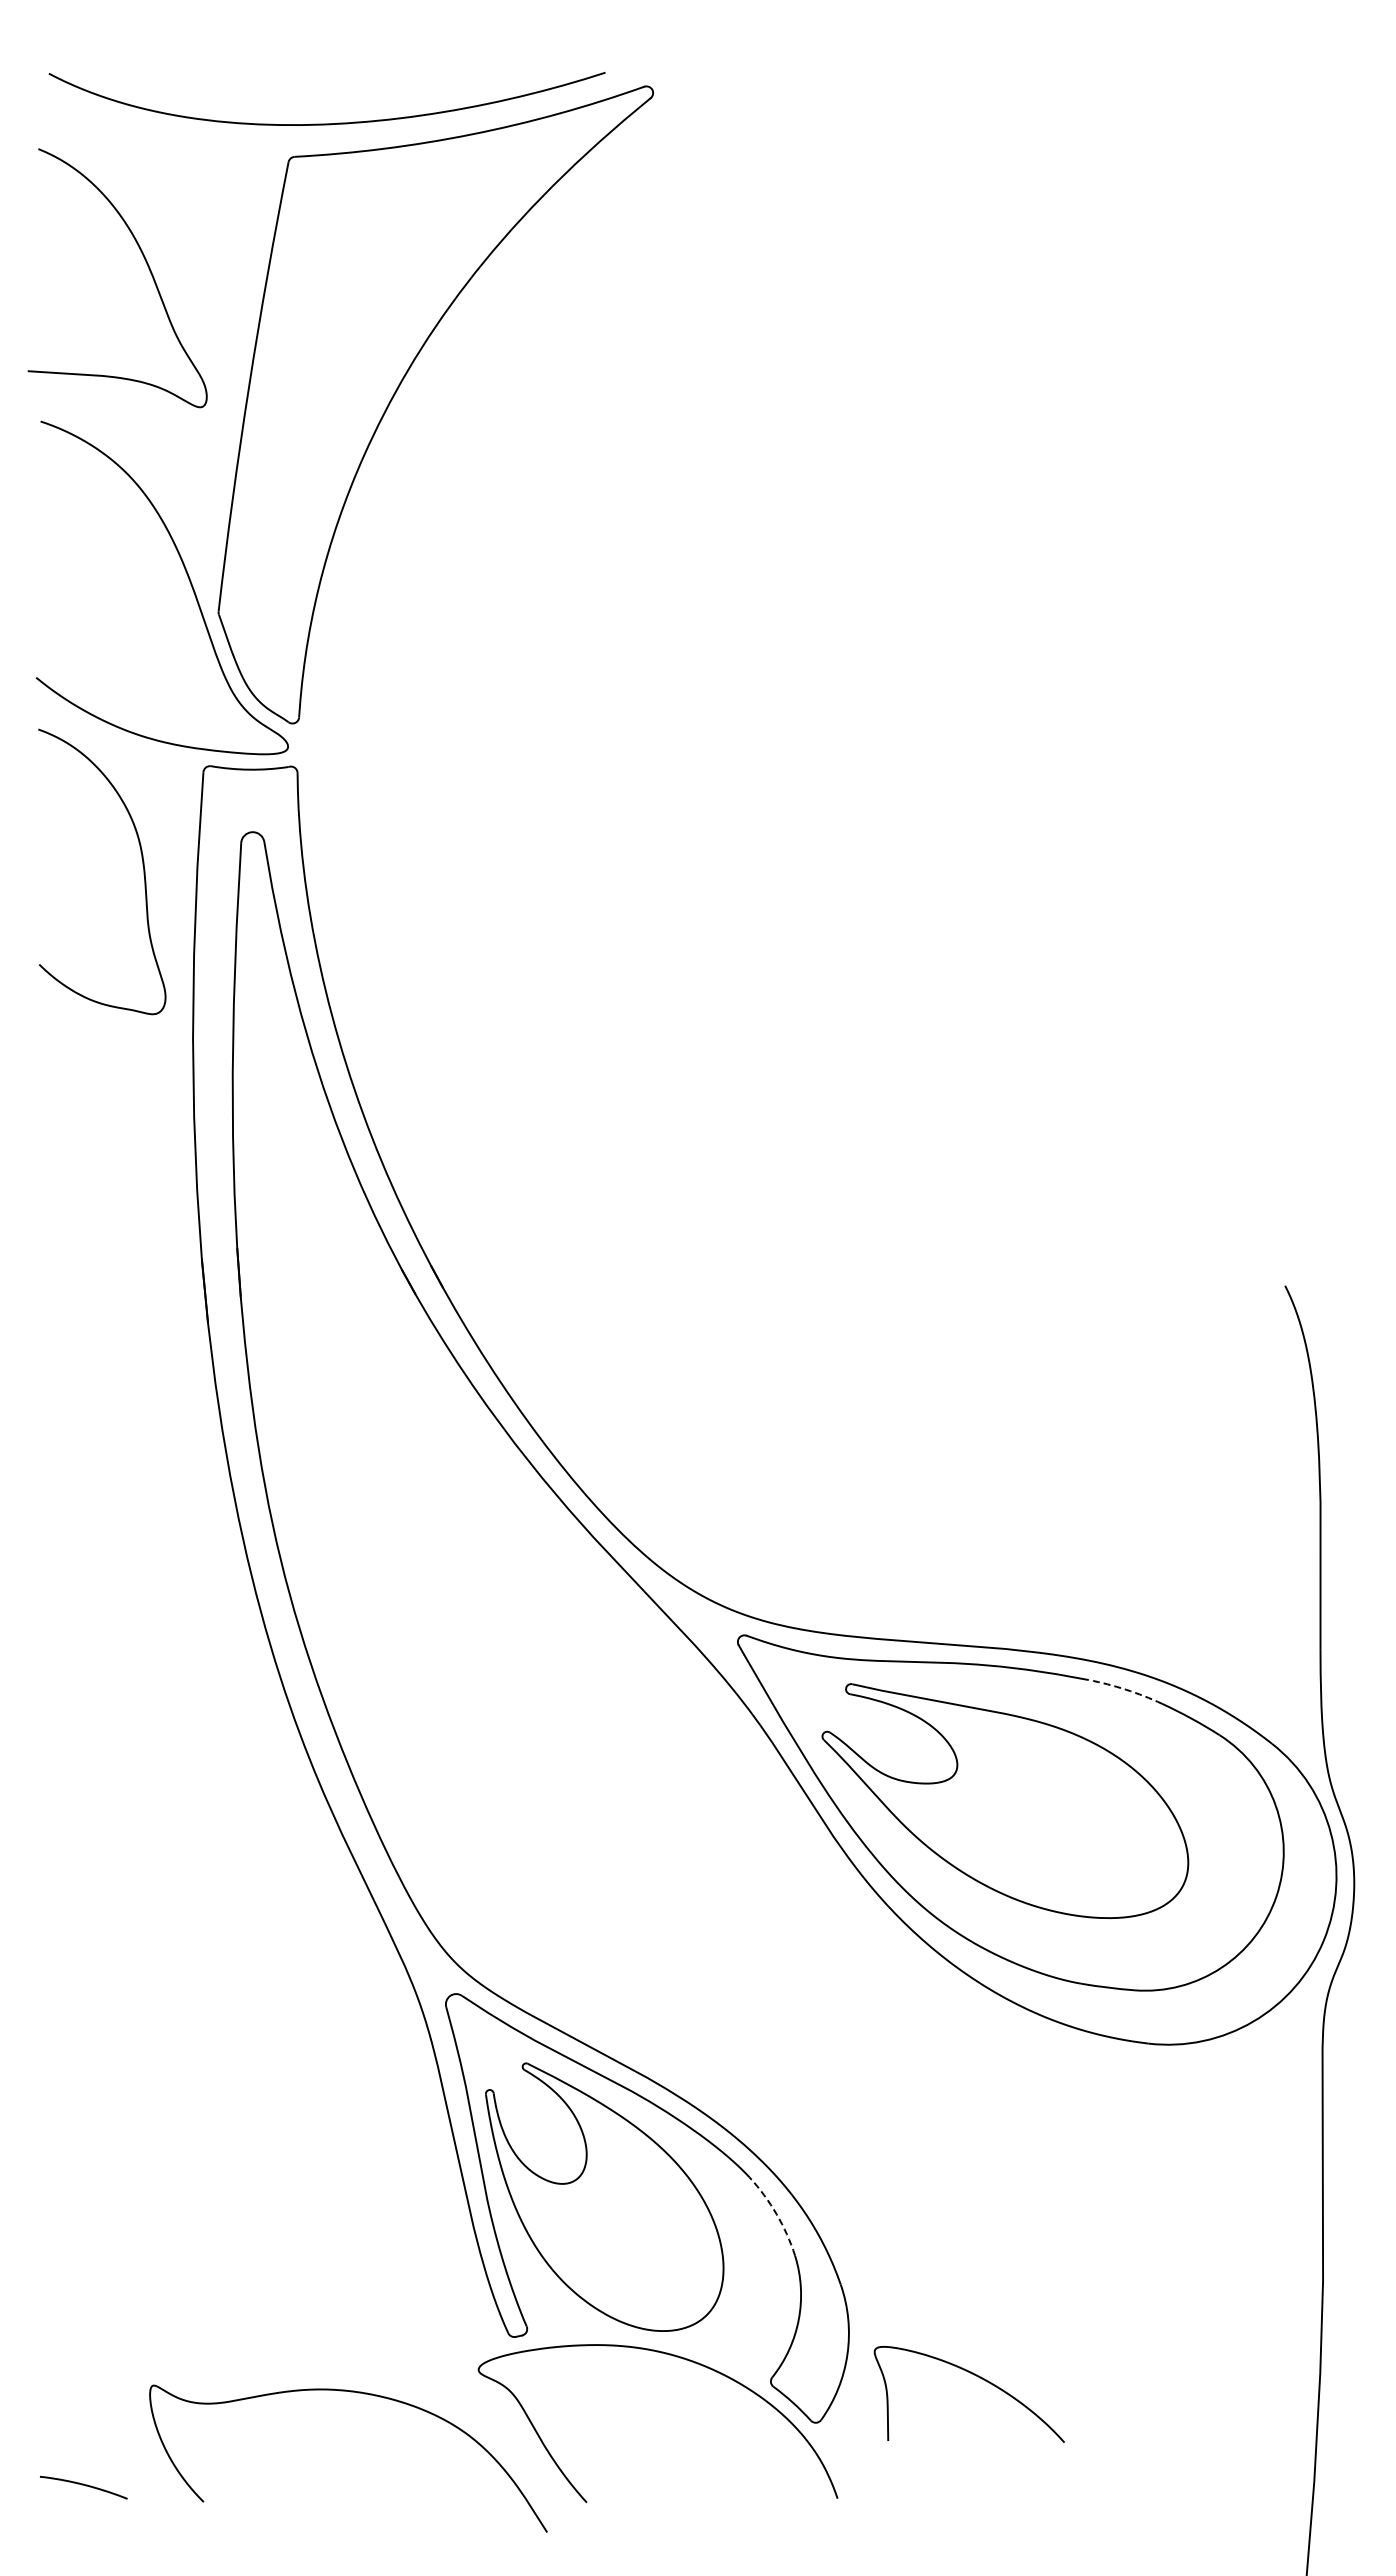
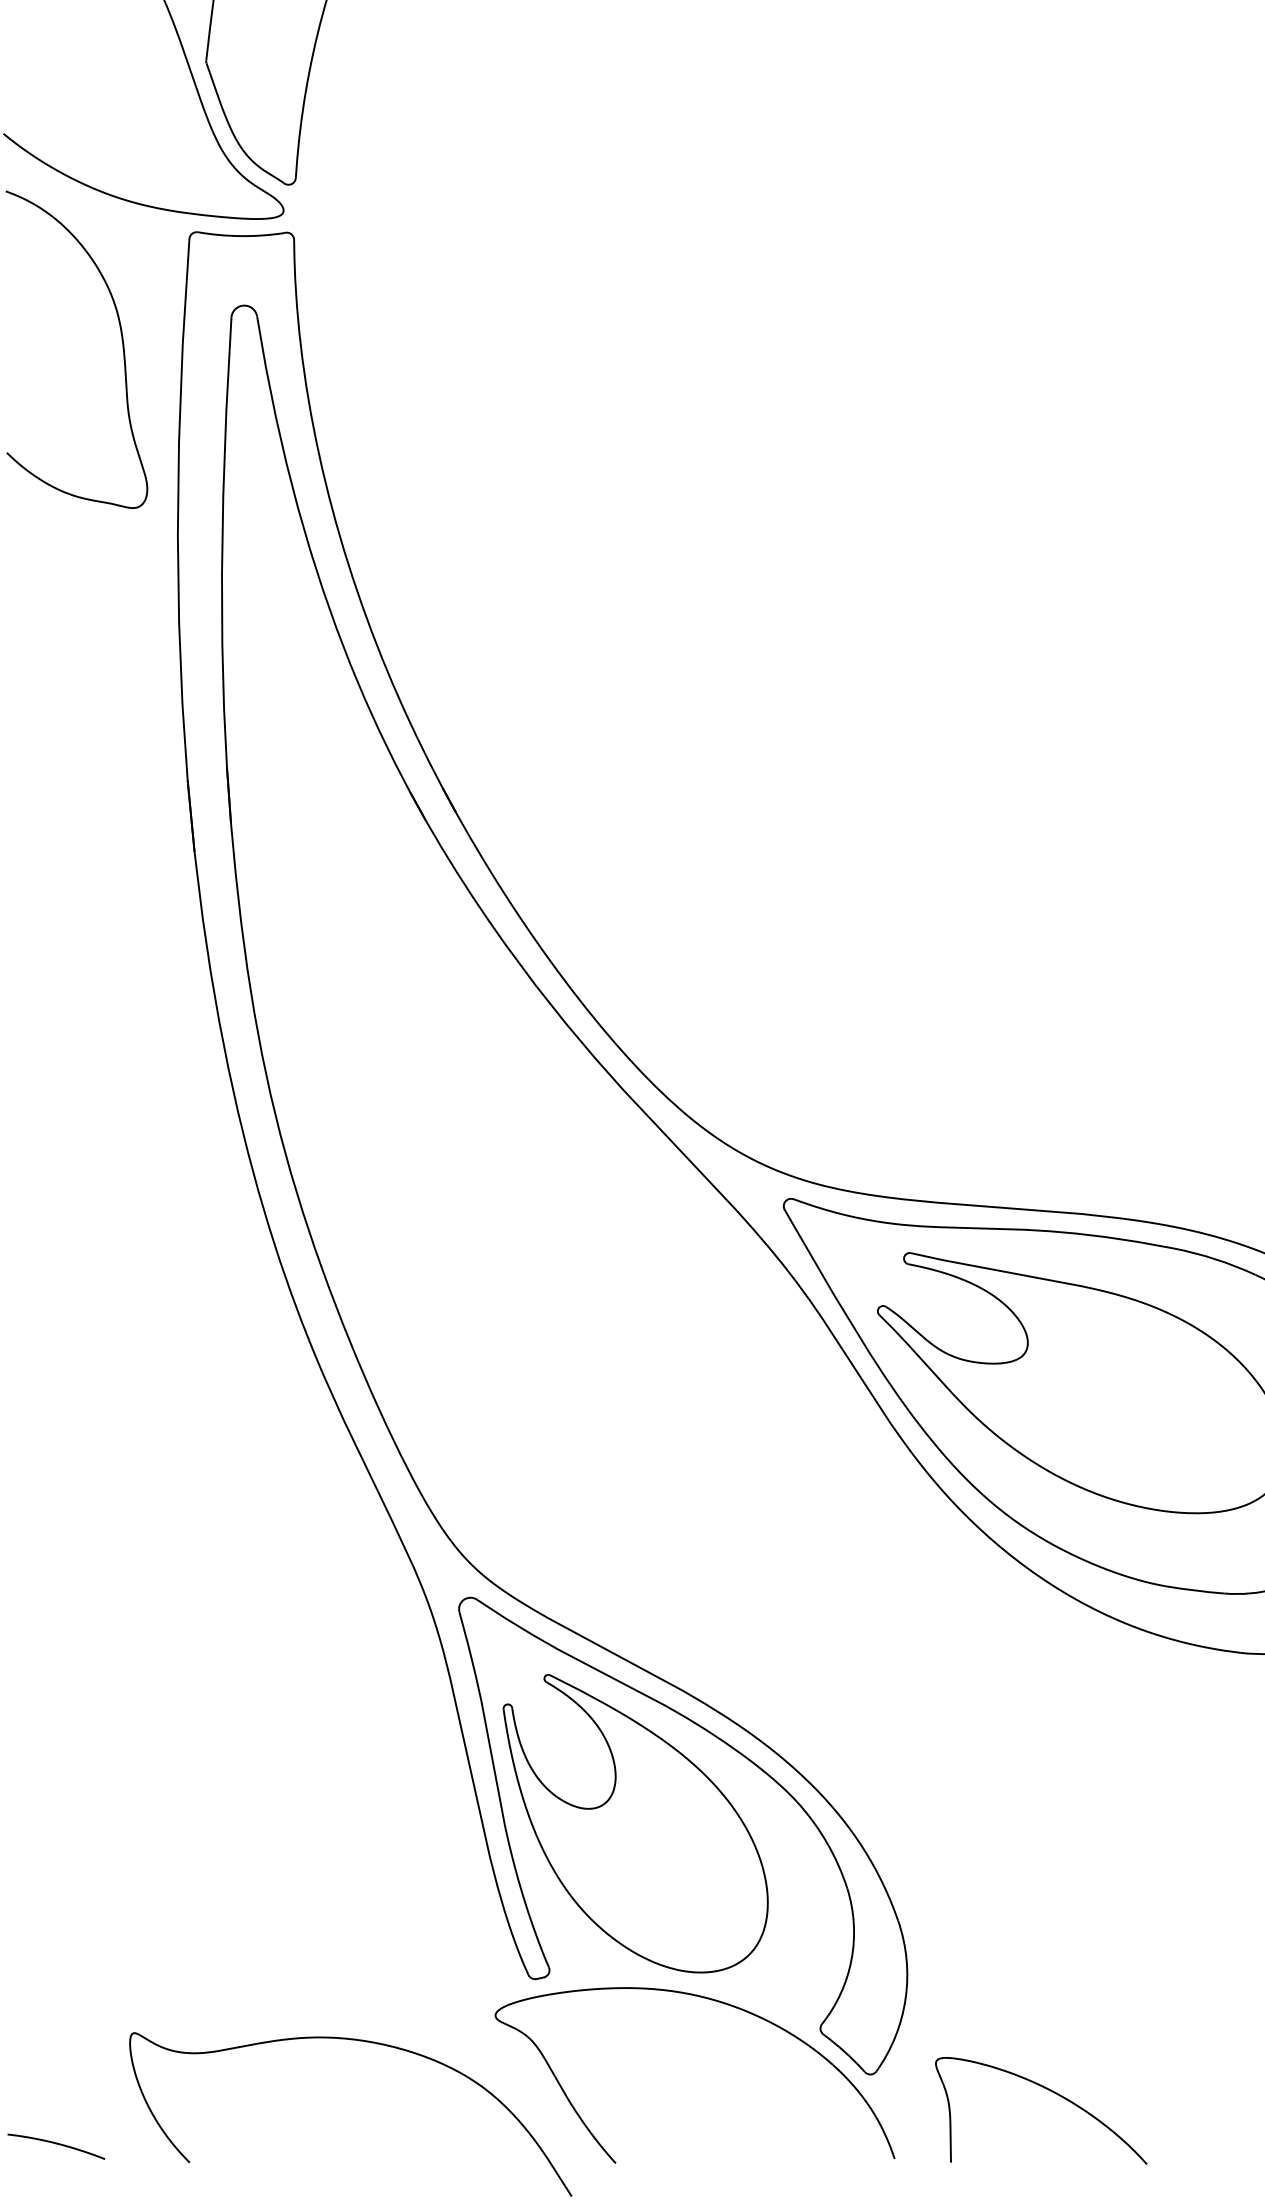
arc: (1126, 1689) -> (1215, 1259), dashed -> solid
arc: (776, 2214) -> (826, 1842), dashed -> solid
curve: (976, 2376) -> (1049, 2090), moved

